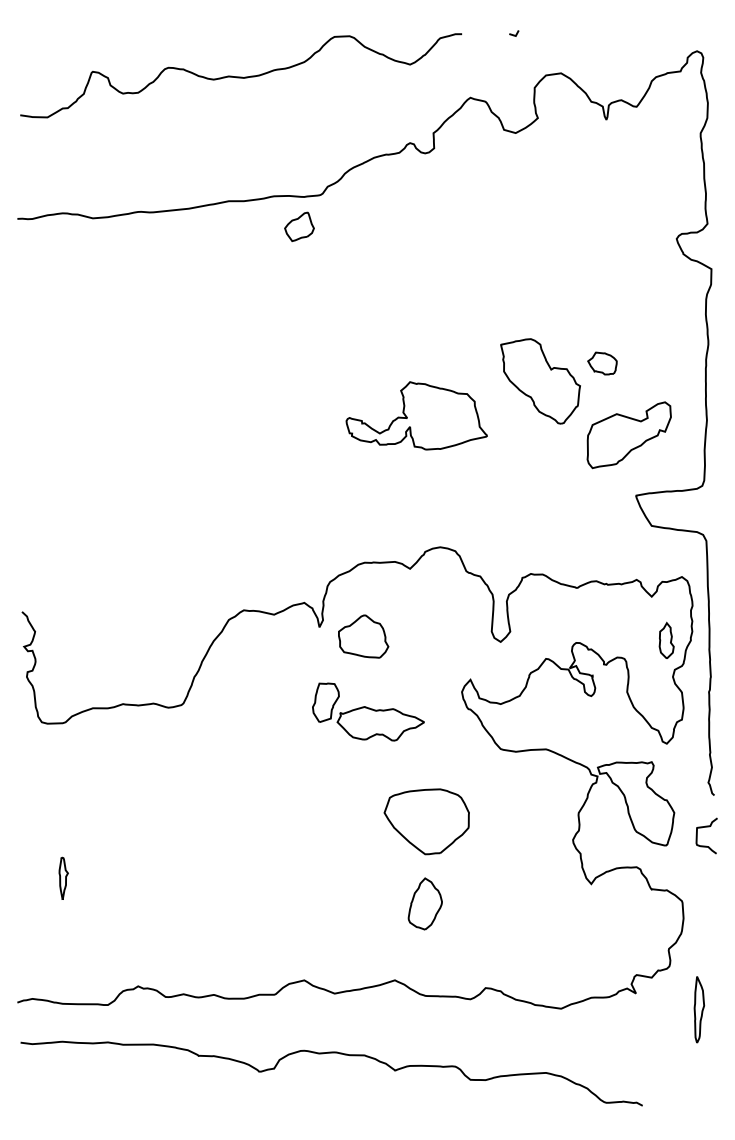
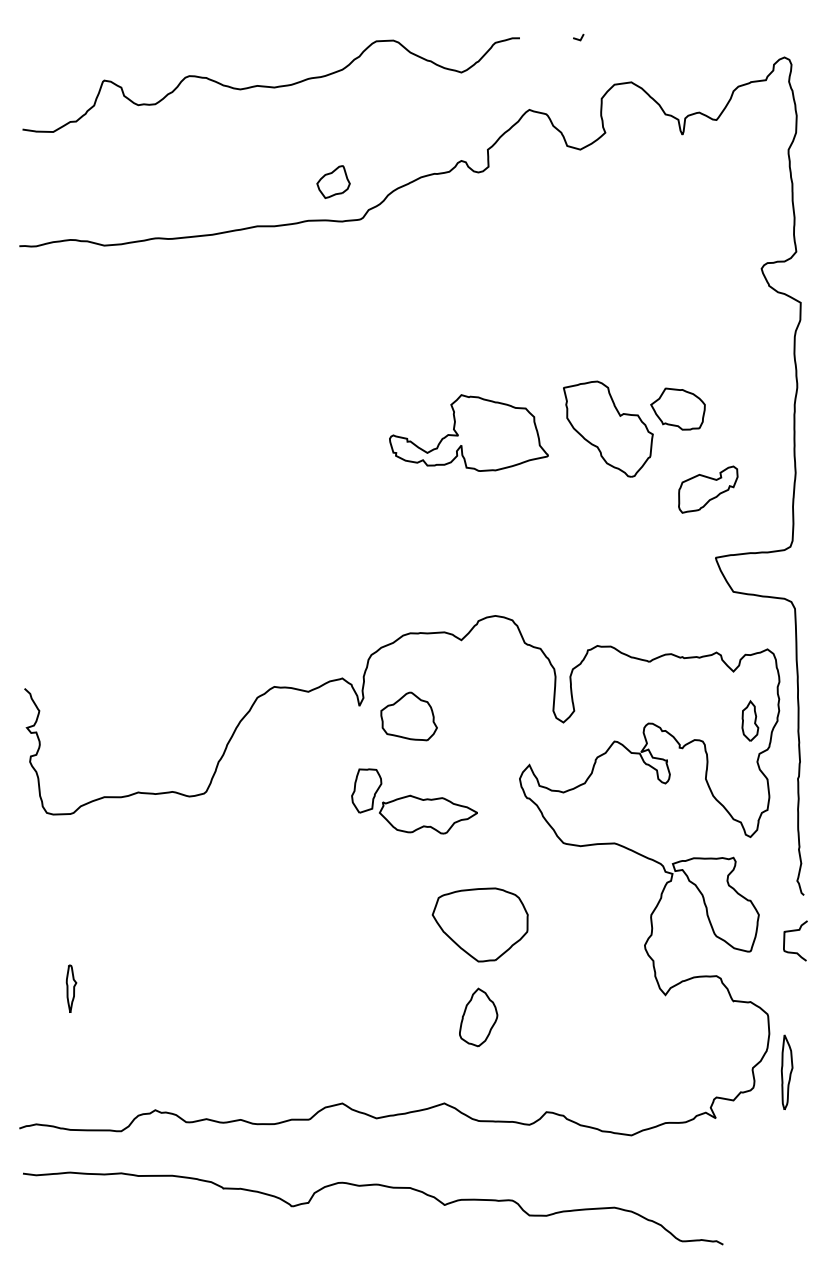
part: (299, 226) -> (333, 181), moved
part: (602, 363) -> (678, 409), size x1.67
part: (416, 415) -> (468, 432), moved
part: (629, 434) -> (708, 488), size x0.62
part: (699, 1009) -> (787, 1072), moved

